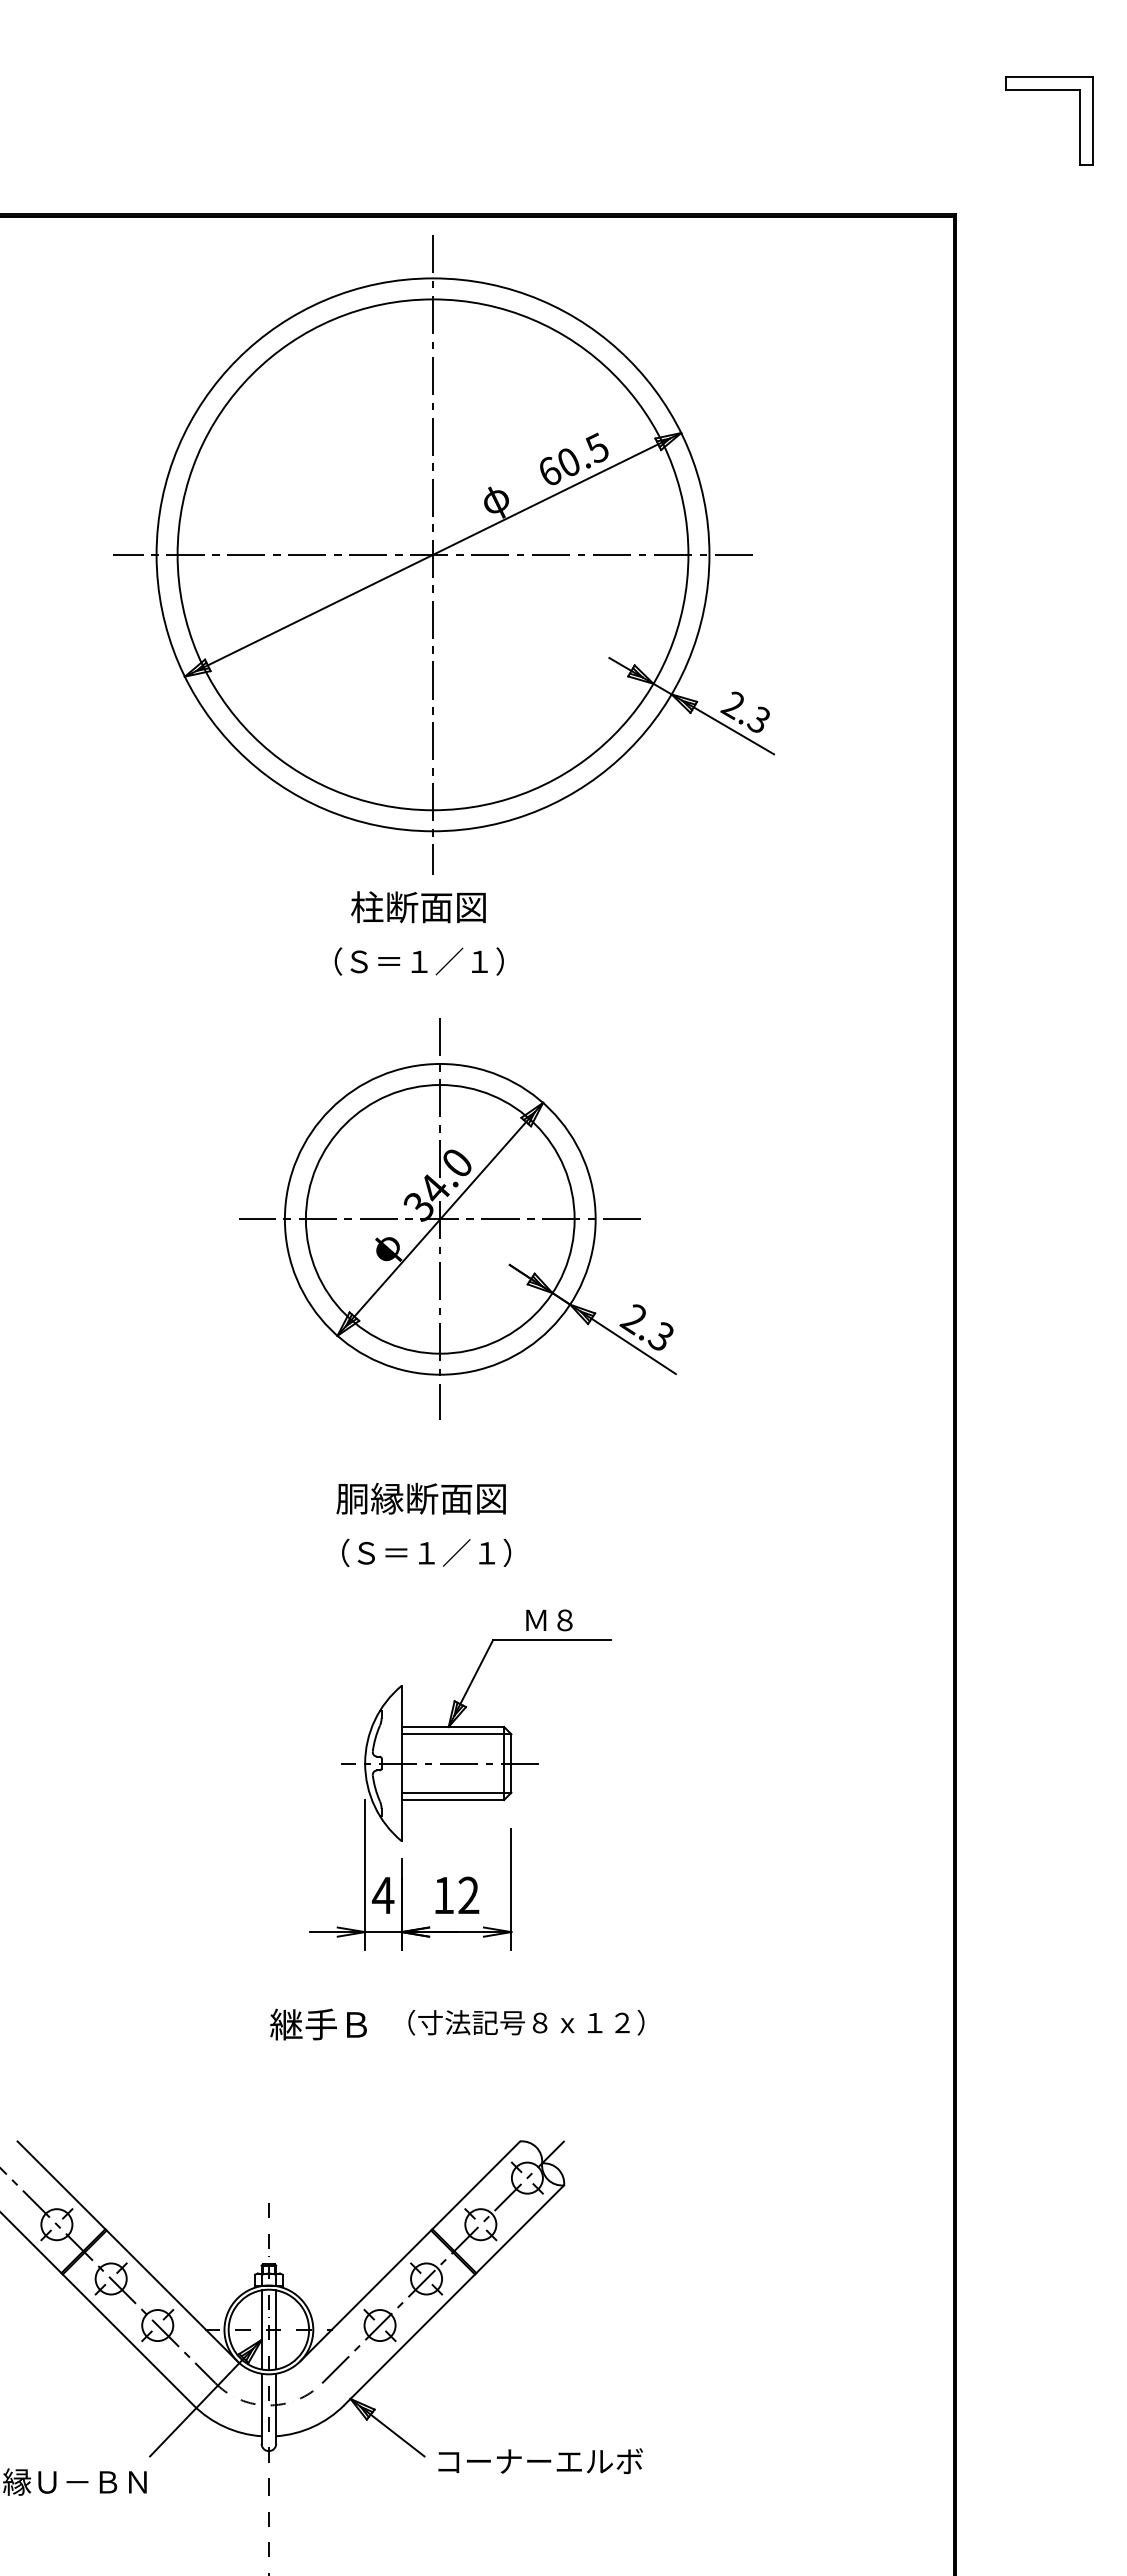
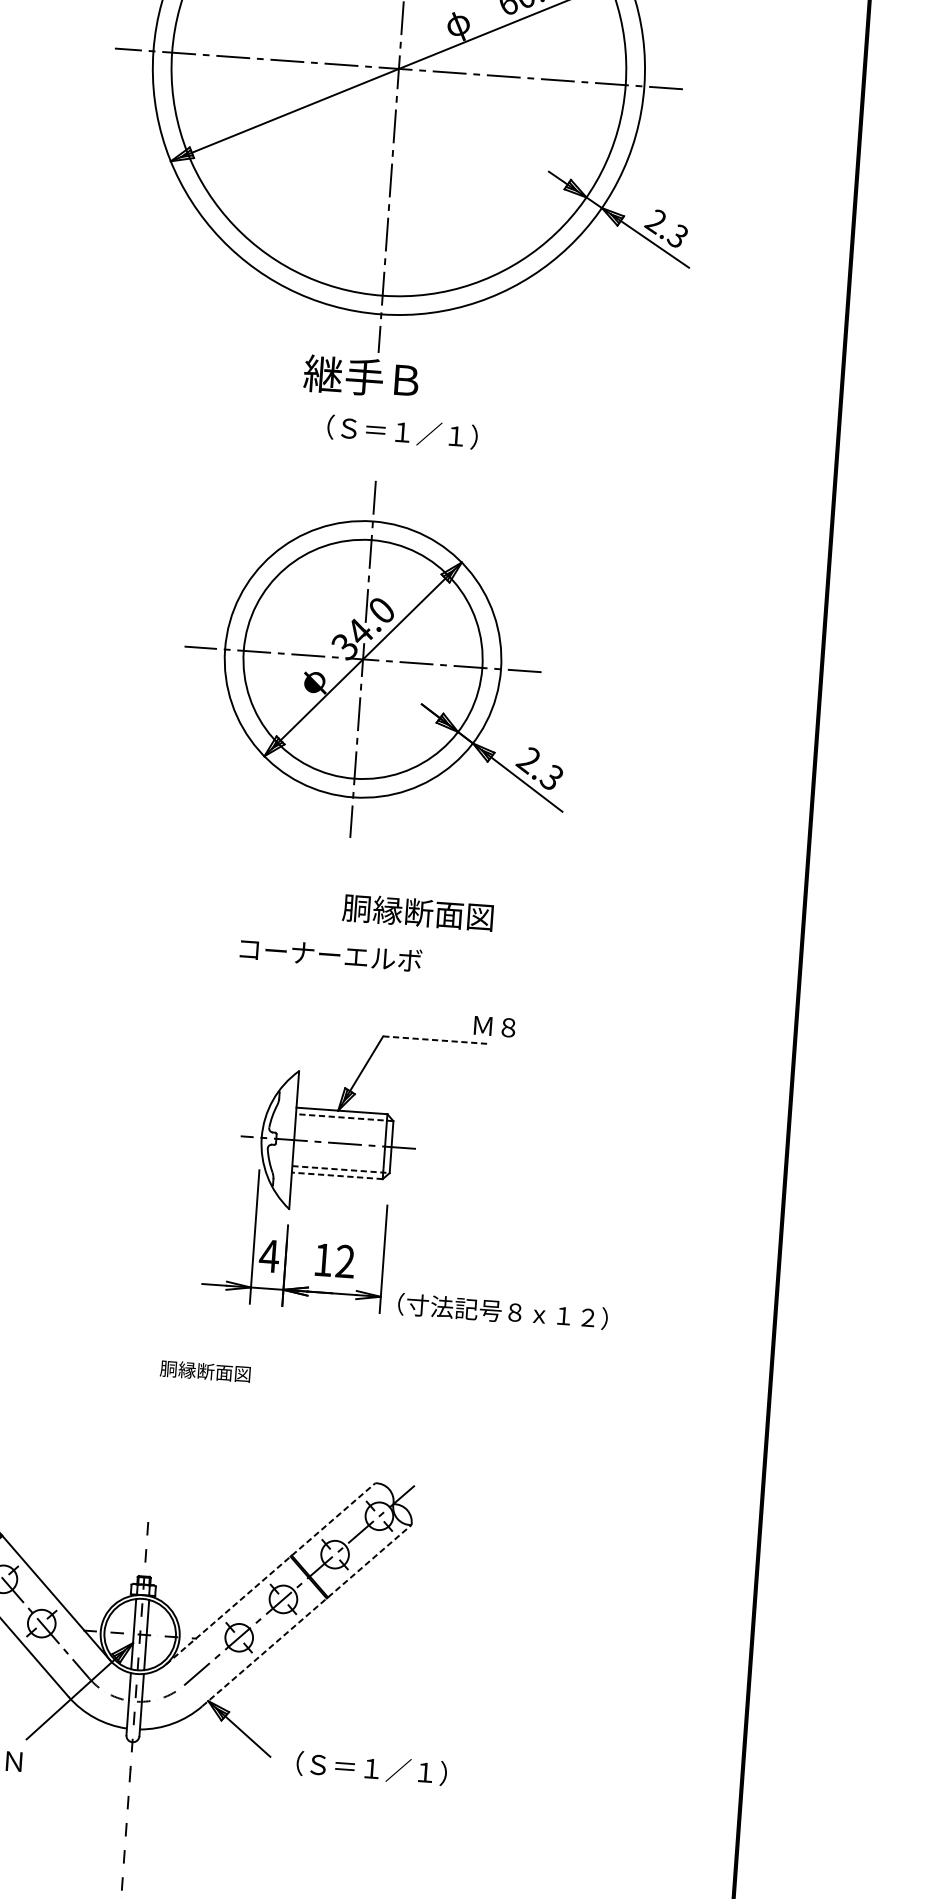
text: (418, 902) -> (363, 376), 柱断面図 -> 継手Ｂ
text: (418, 961) -> (401, 432), moved
text: (420, 1498) -> (417, 912), moved
text: (427, 1552) -> (330, 954), （Ｓ＝１／１） -> コーナーエルボ
text: (549, 1620) -> (494, 1026), moved
line: (552, 1640) -> (435, 1040), solid -> dashed
line: (456, 1734) -> (344, 1117), solid -> dashed
line: (456, 1792) -> (340, 1169), solid -> dashed
line: (452, 1800) -> (336, 1176), solid -> dashed
text: (526, 2022) -> (503, 1311), moved
text: (320, 2024) -> (205, 1366), 継手Ｂ -> 胴縁断面図
line: (410, 2251) -> (270, 1573), solid -> dashed
line: (454, 2294) -> (307, 1614), solid -> dashed
text: (540, 2461) -> (372, 1768), コーナーエルボ -> （Ｓ＝１／１）

